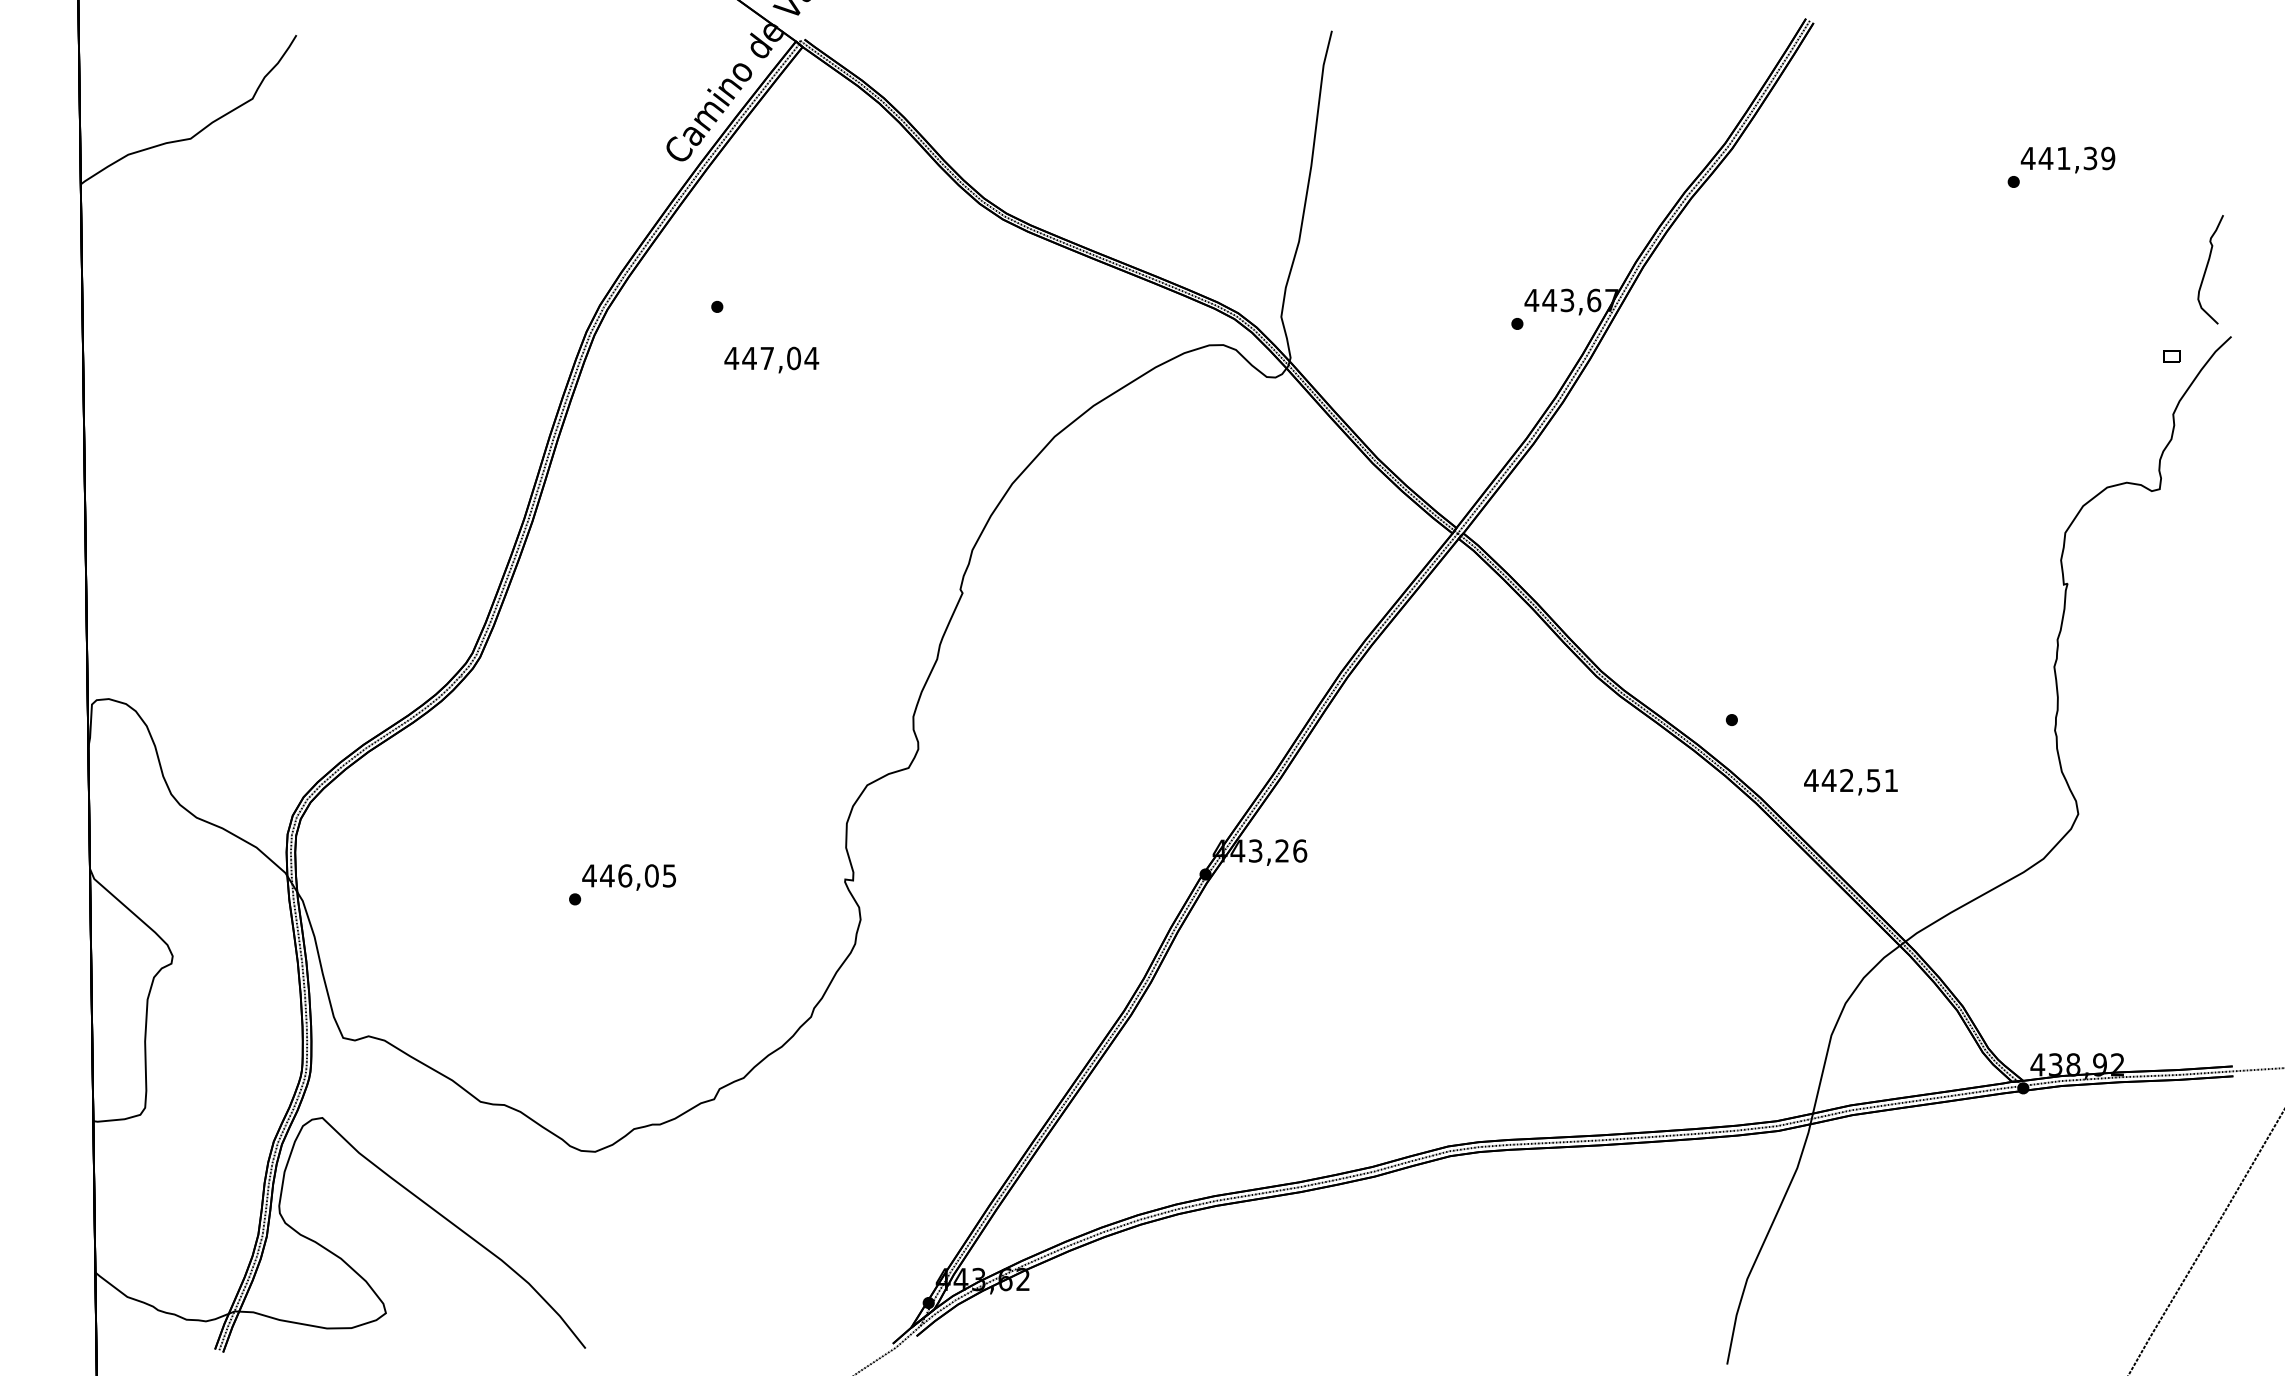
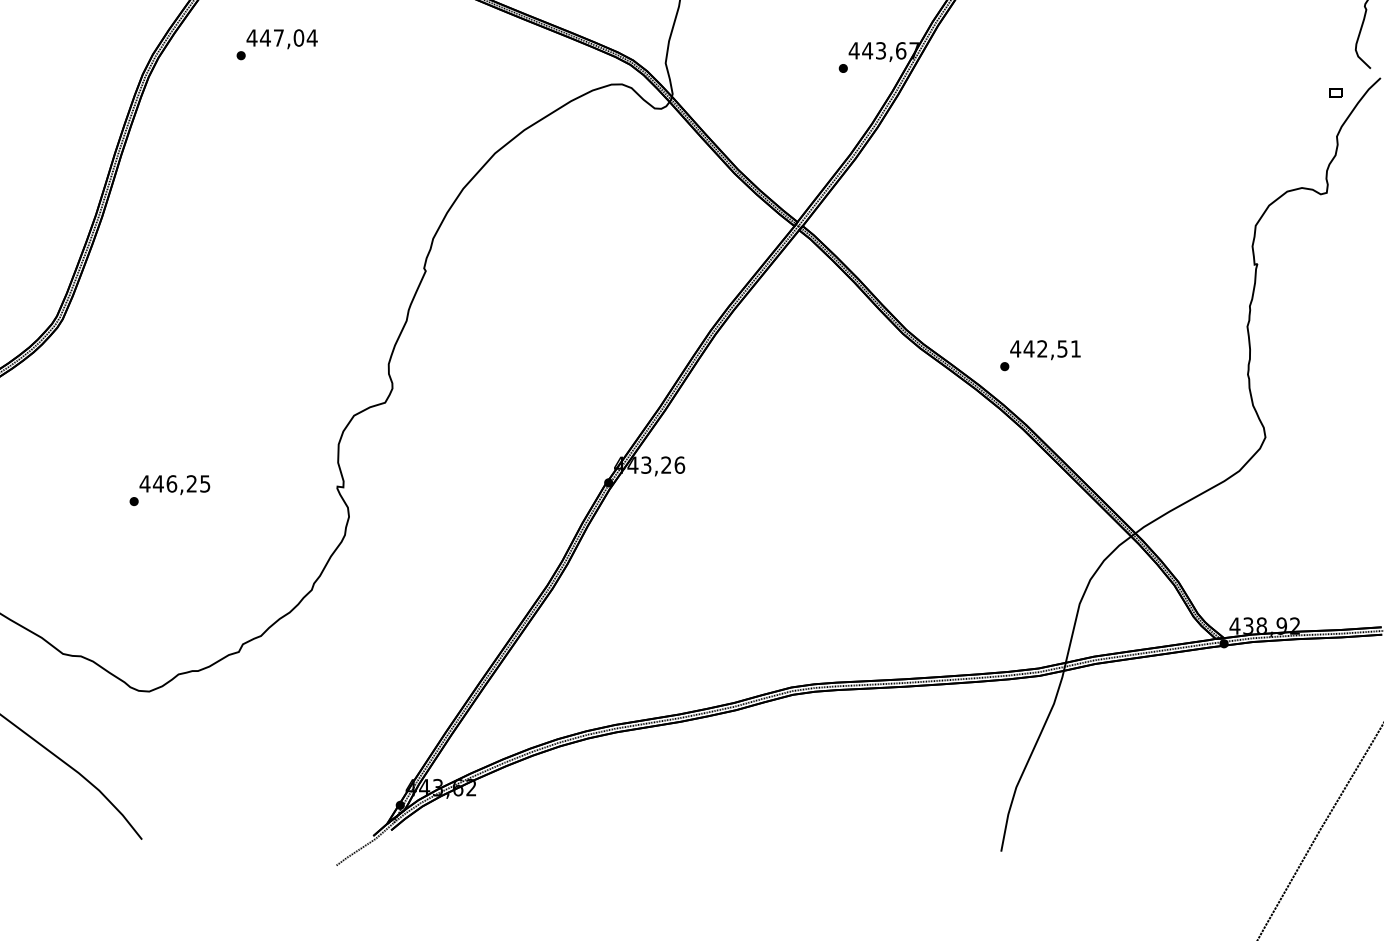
text: (771, 359) -> (281, 38), moved
text: (1850, 782) -> (1045, 350), moved
text: (651, 875) -> (191, 483), 446,05 -> 446,25

